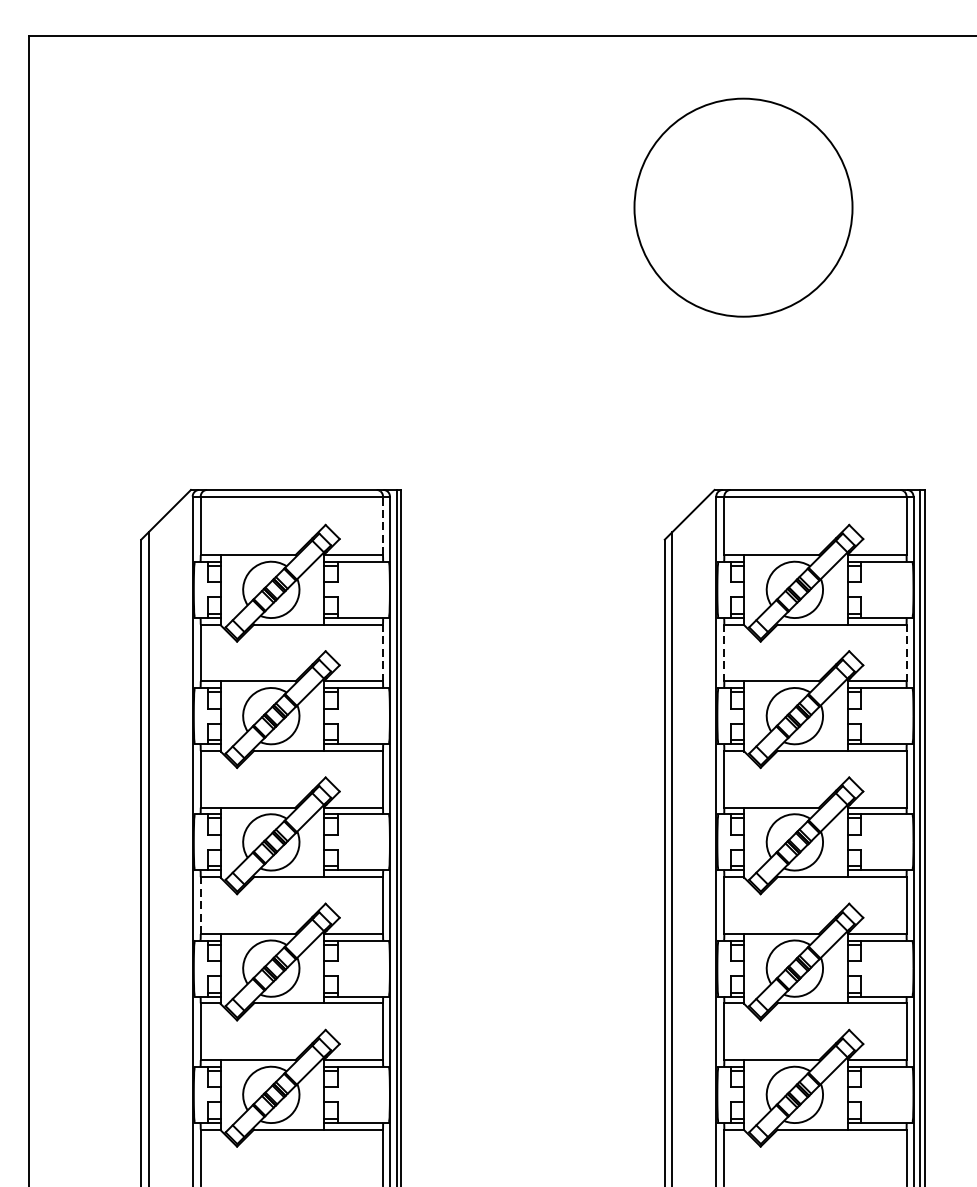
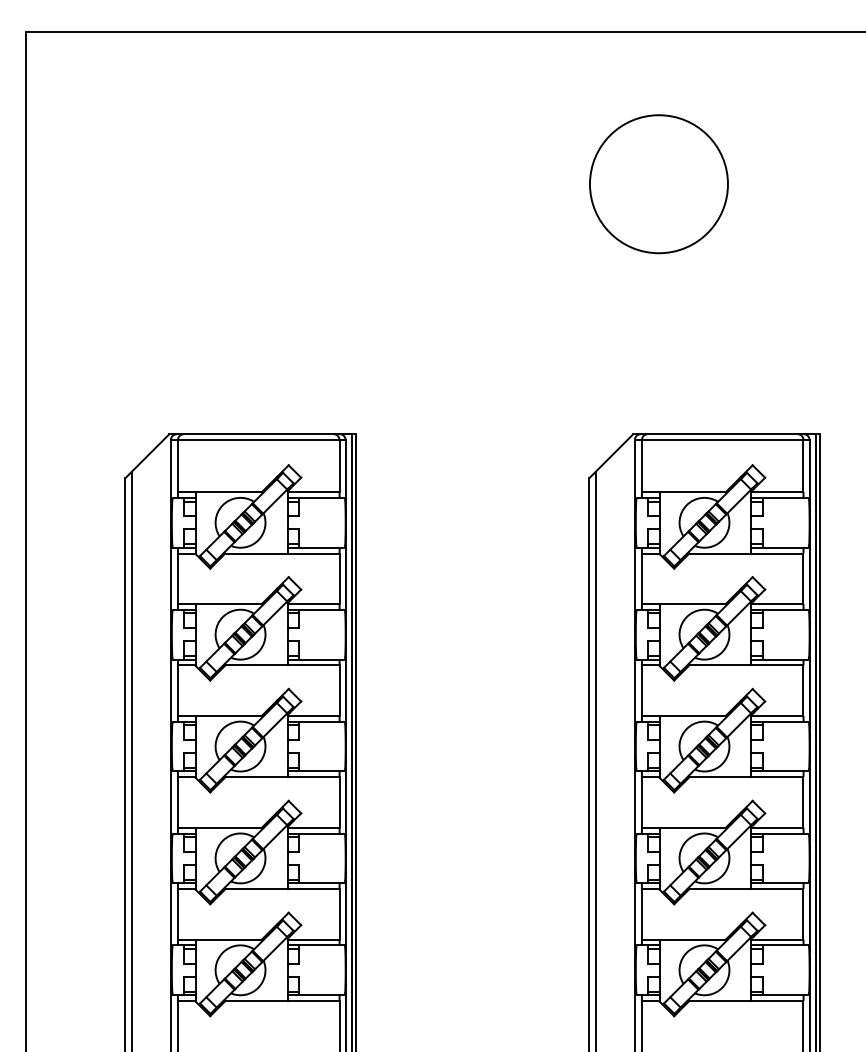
circle: (742, 208) -> (658, 184), size x0.71
line: (382, 526) -> (339, 466), dashed -> solid
line: (382, 652) -> (339, 578), dashed -> solid
line: (723, 652) -> (641, 578), dashed -> solid
line: (906, 652) -> (803, 578), dashed -> solid
line: (201, 904) -> (178, 801), dashed -> solid

